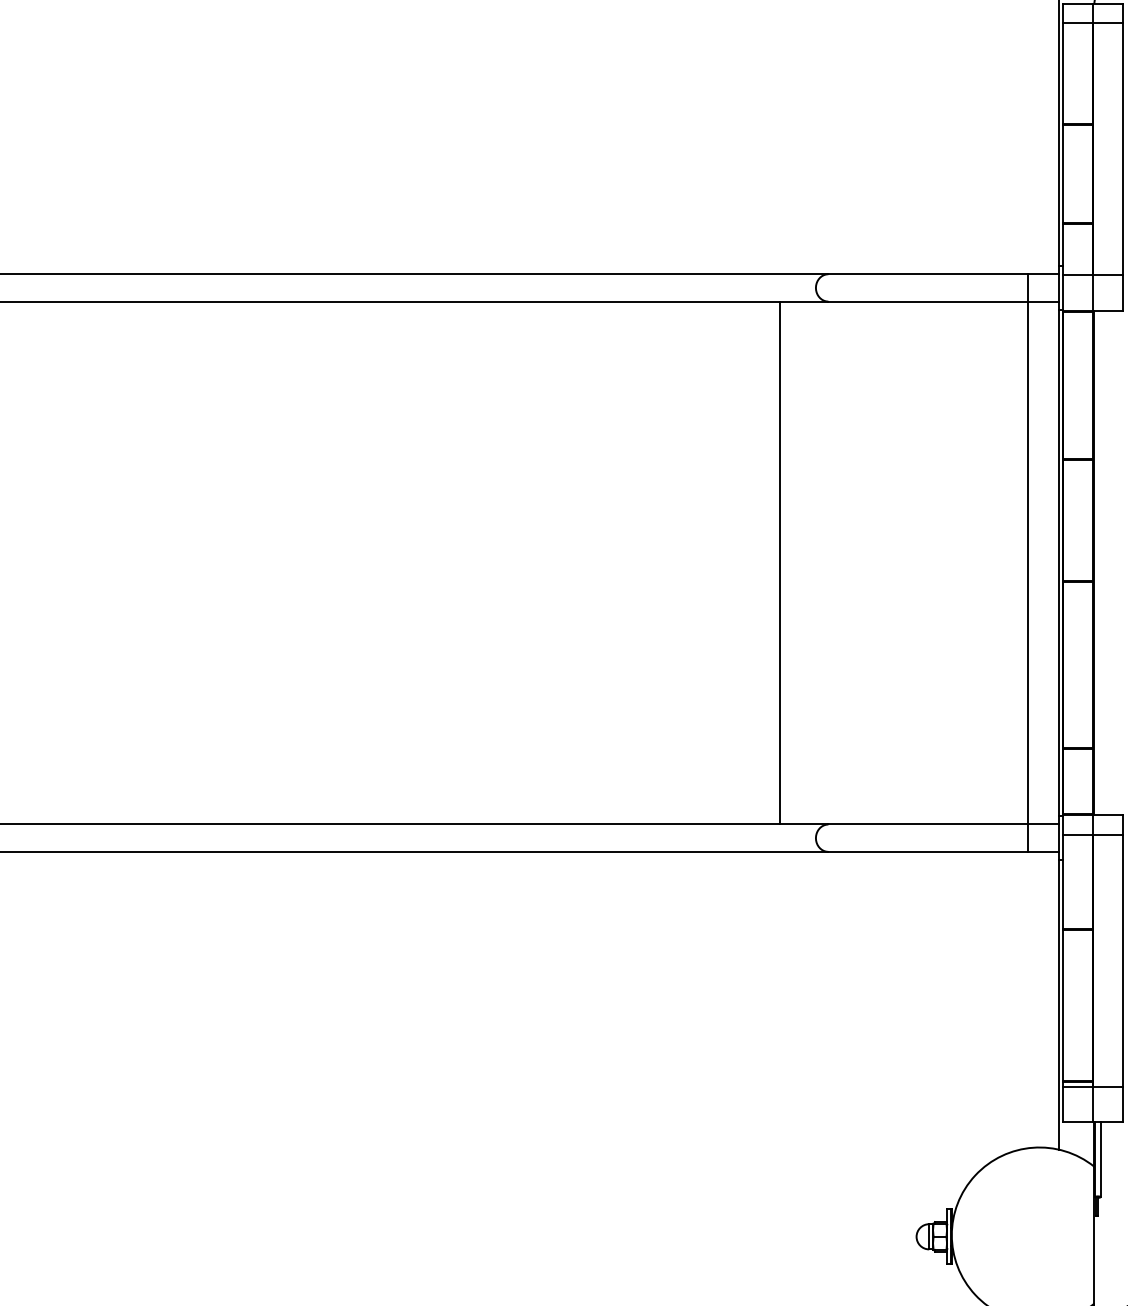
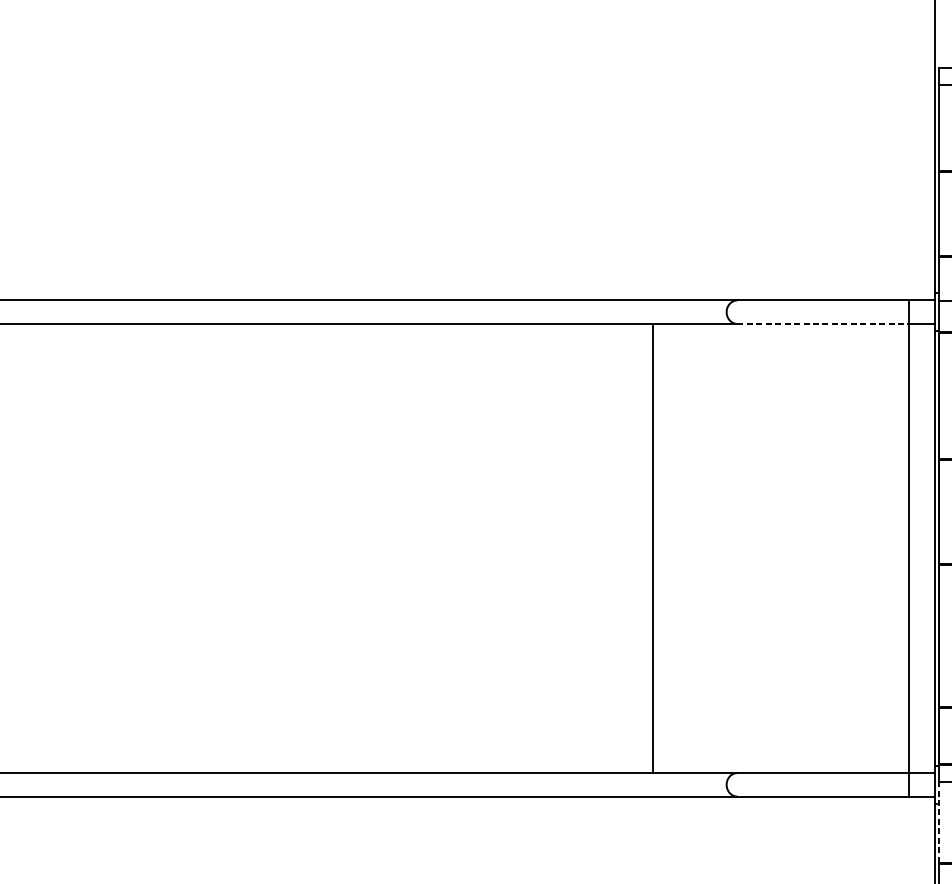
line: (928, 301) -> (823, 323), solid -> dashed
line: (779, 562) -> (652, 548), moved
line: (1063, 881) -> (939, 822), solid -> dashed

